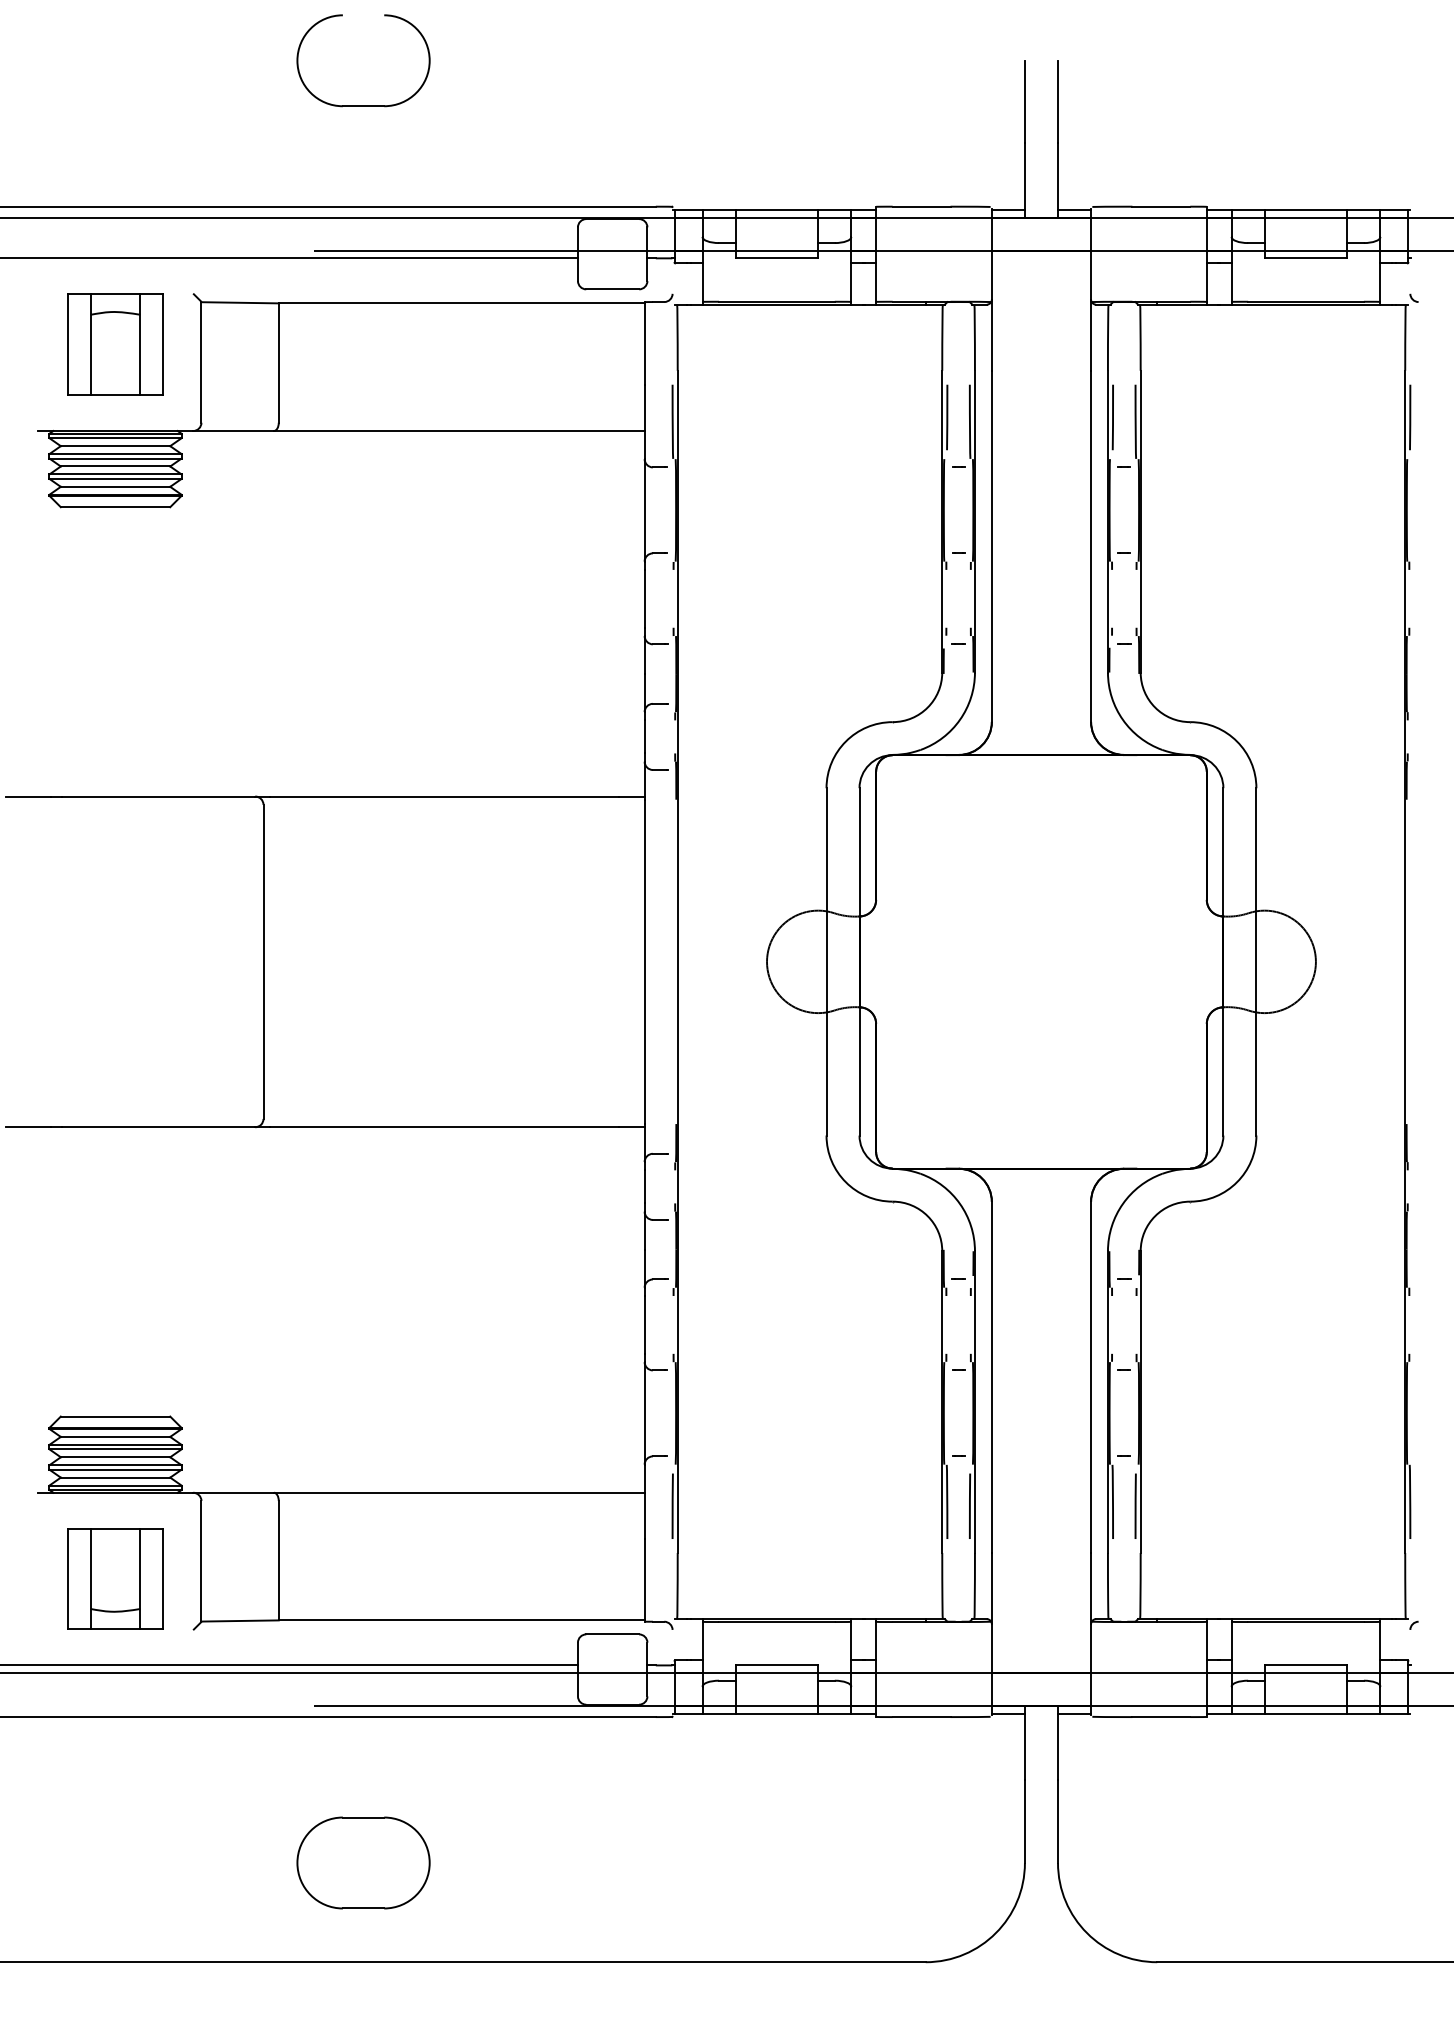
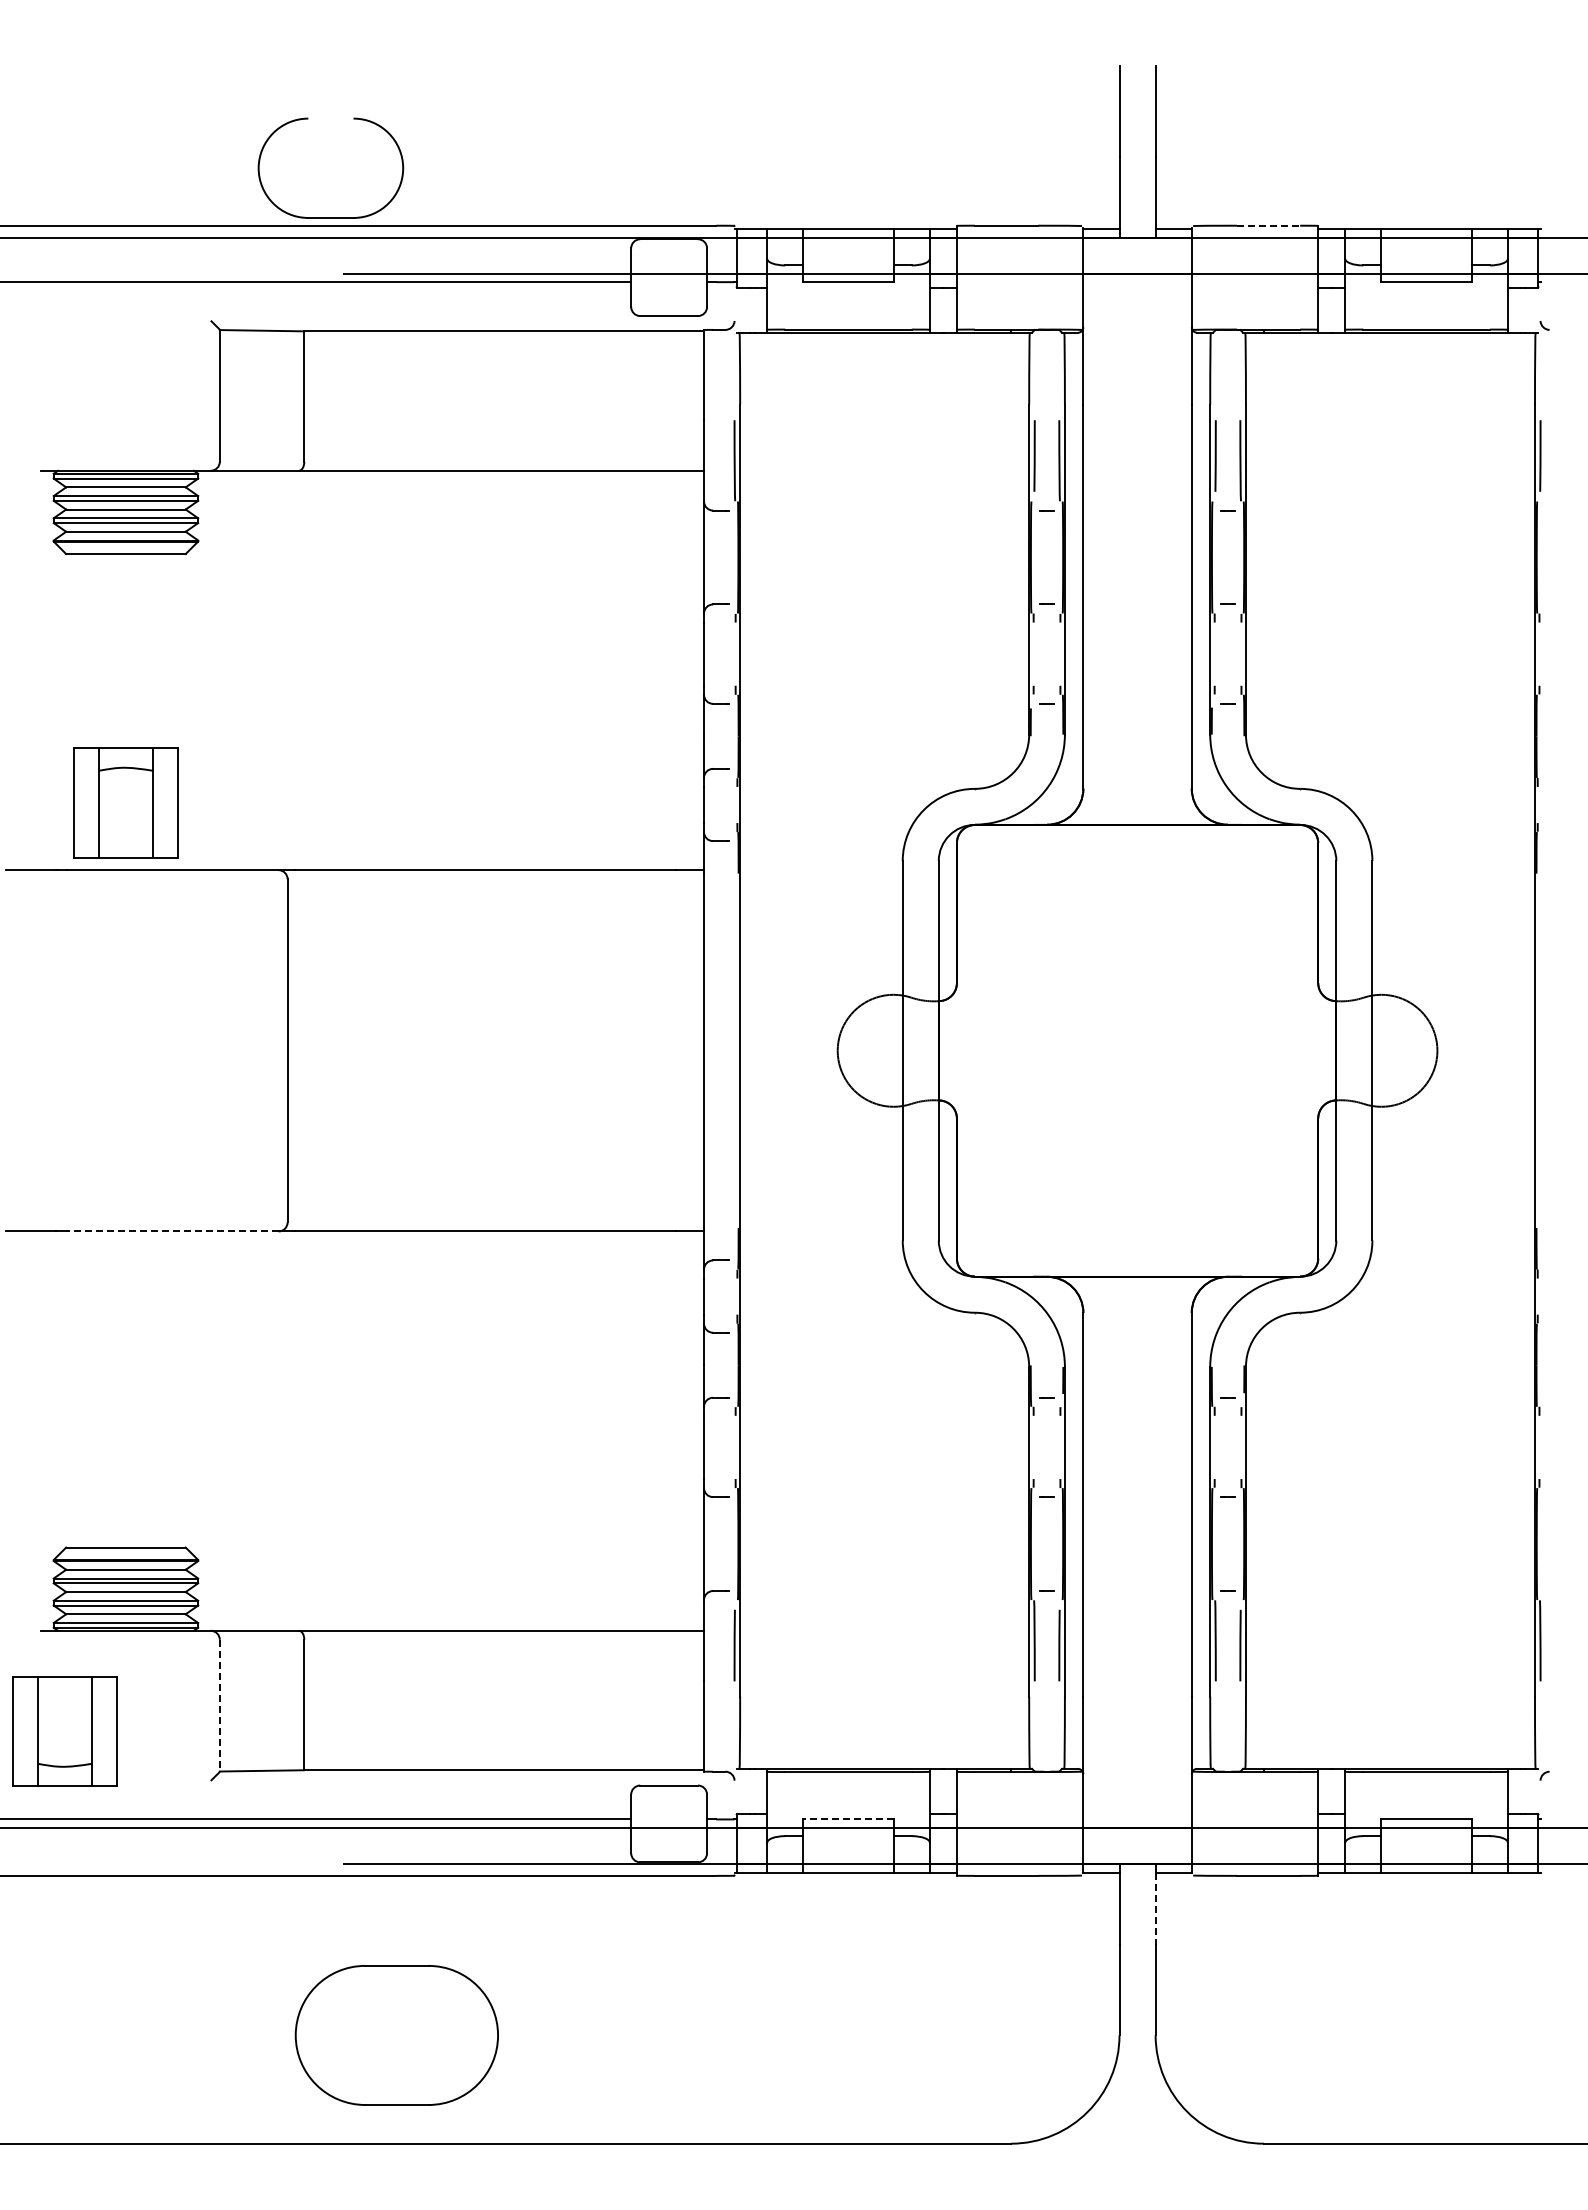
part: (363, 105) -> (330, 217), moved
line: (1161, 206) -> (1268, 225), solid -> dashed
part: (115, 343) -> (125, 802), moved
line: (158, 1127) -> (172, 1231), solid -> dashed
line: (201, 1562) -> (219, 1706), solid -> dashed
part: (115, 1579) -> (64, 1731), moved
line: (776, 1665) -> (848, 1819), solid -> dashed
line: (1057, 1747) -> (1155, 1909), solid -> dashed
part: (363, 1862) -> (396, 2034), size x1.4

